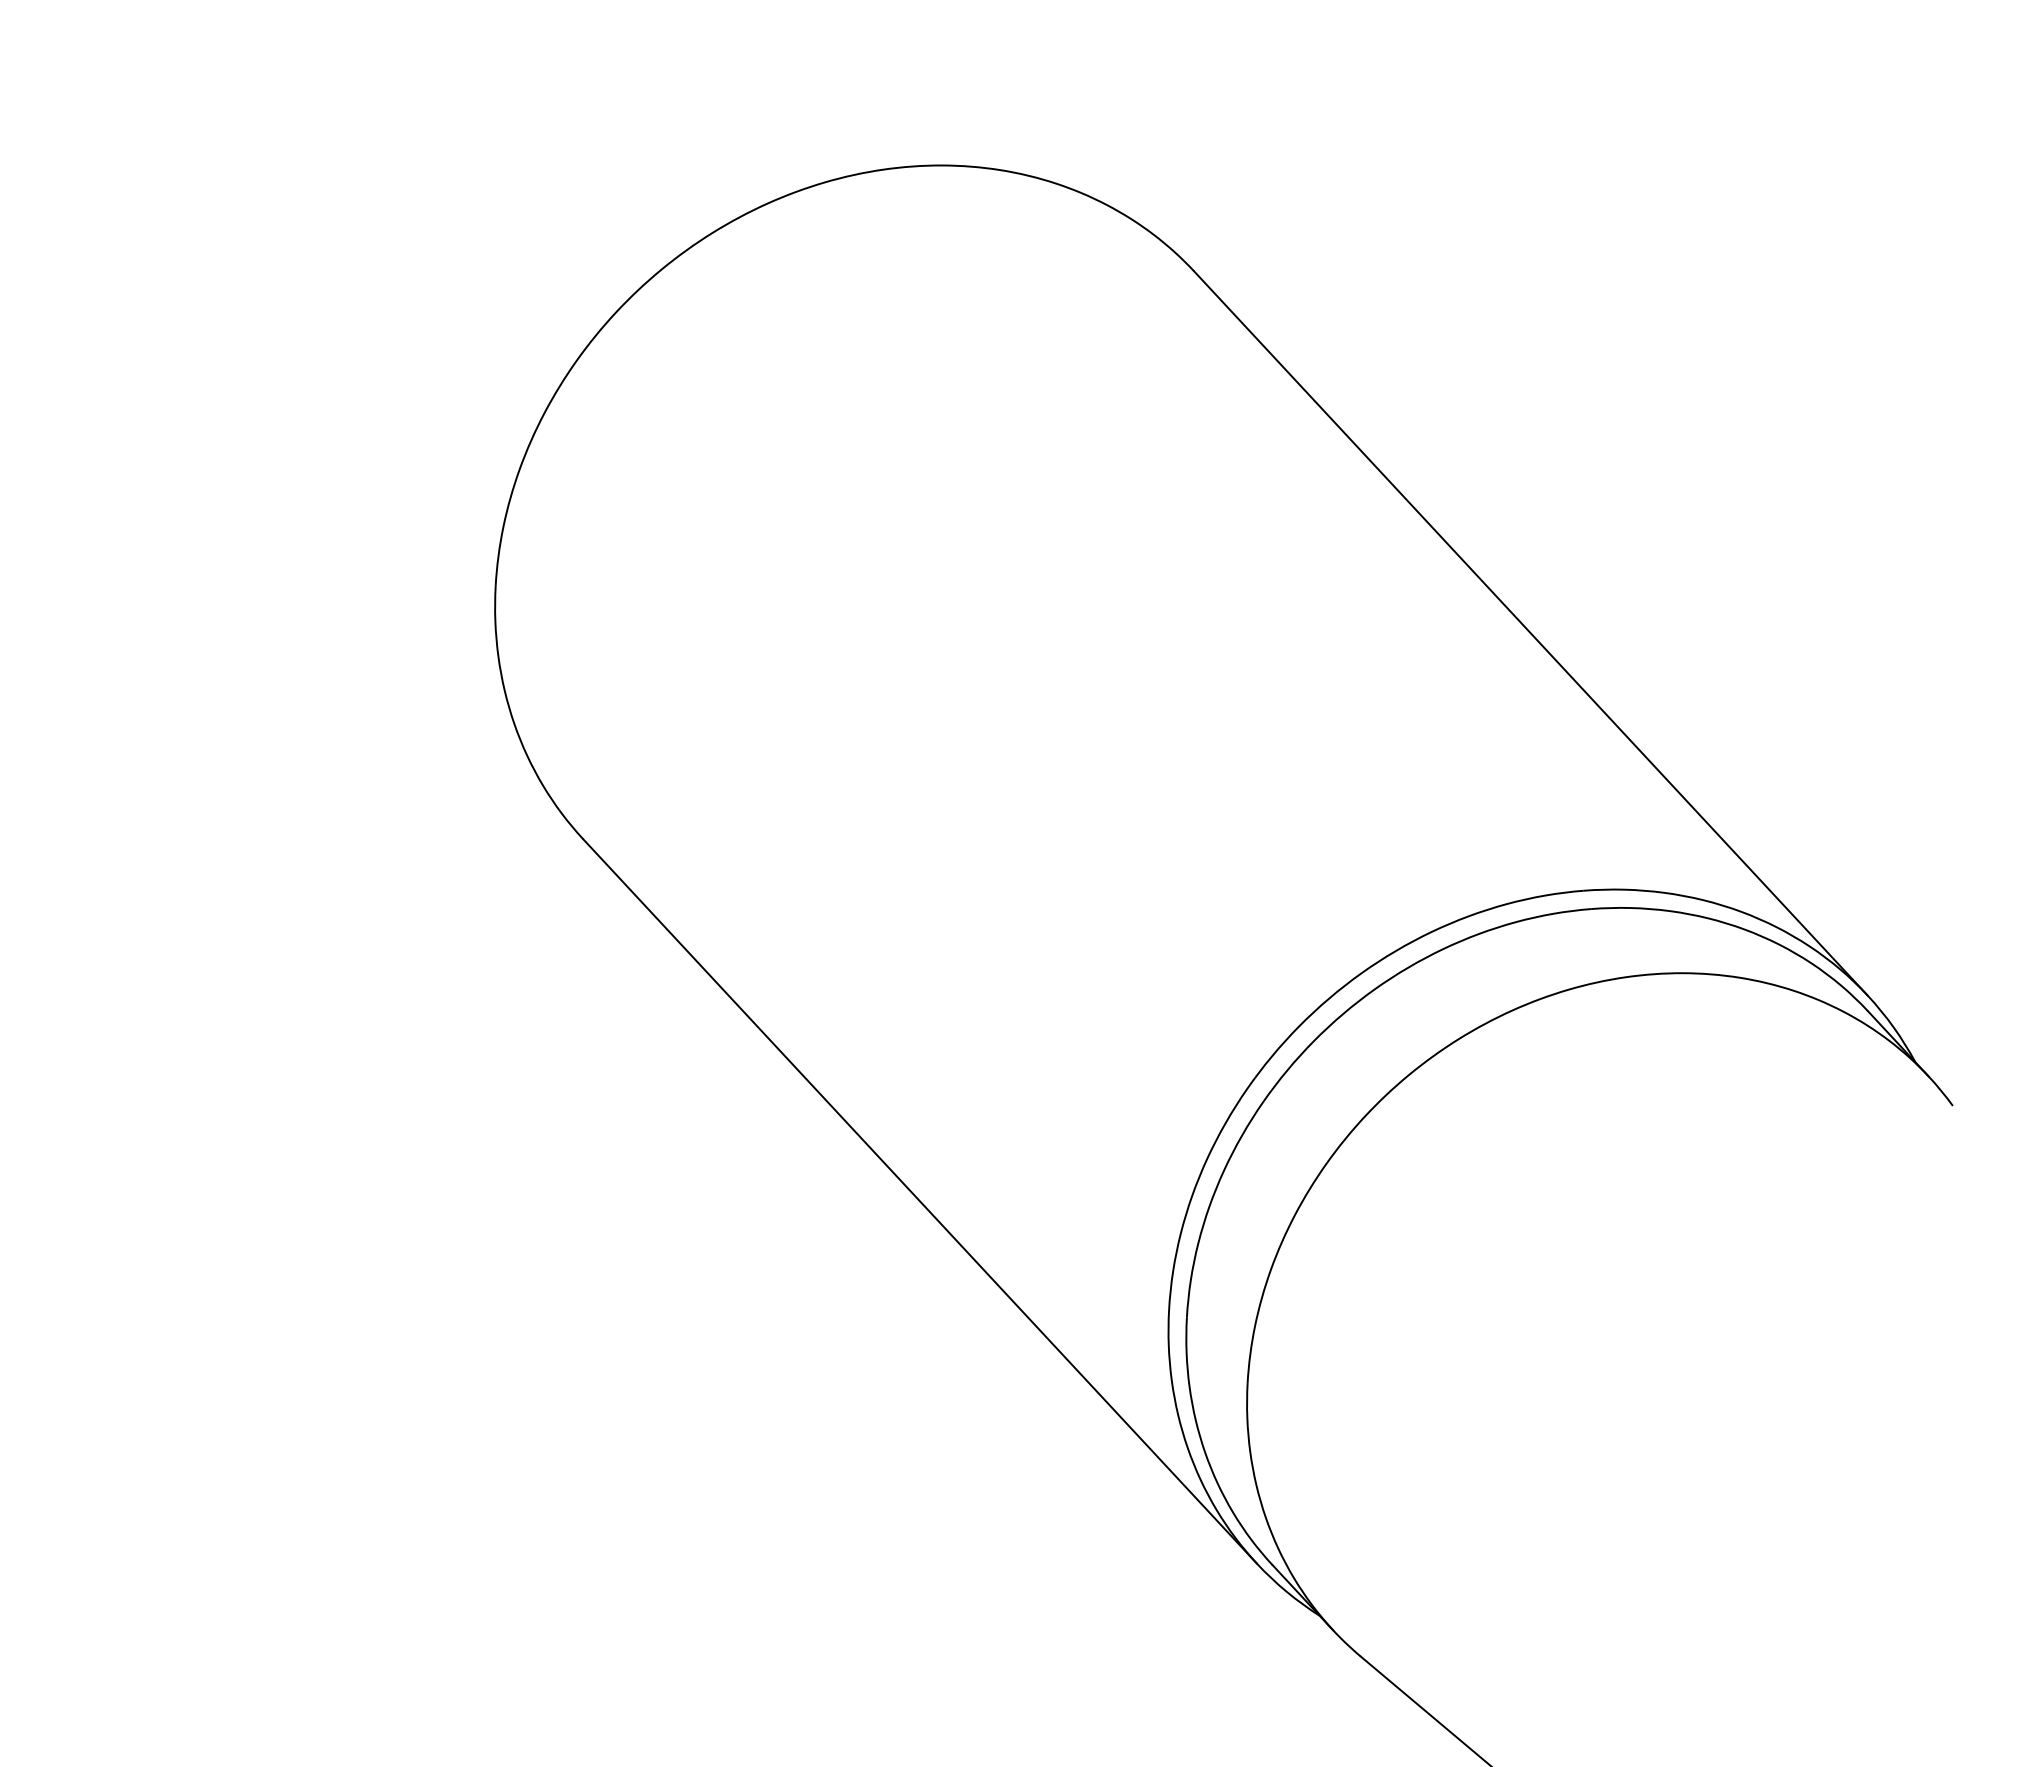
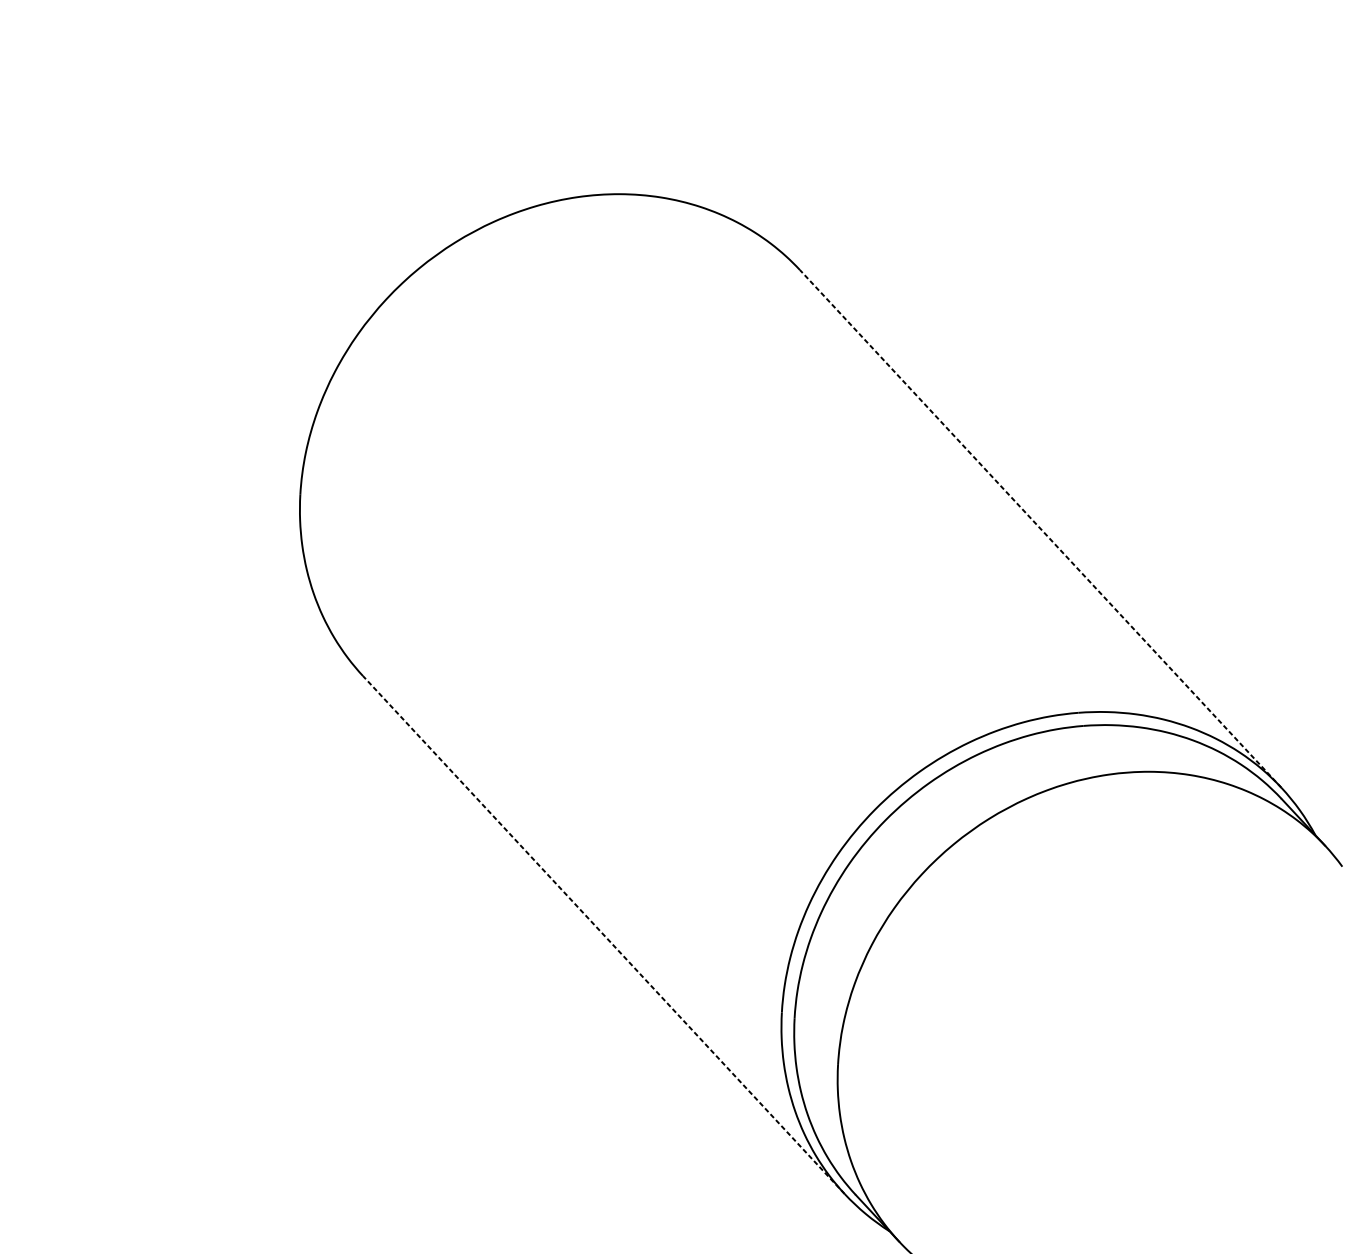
line: (1530, 633) -> (1040, 528), solid -> dashed
line: (919, 1201) -> (603, 935), solid -> dashed

